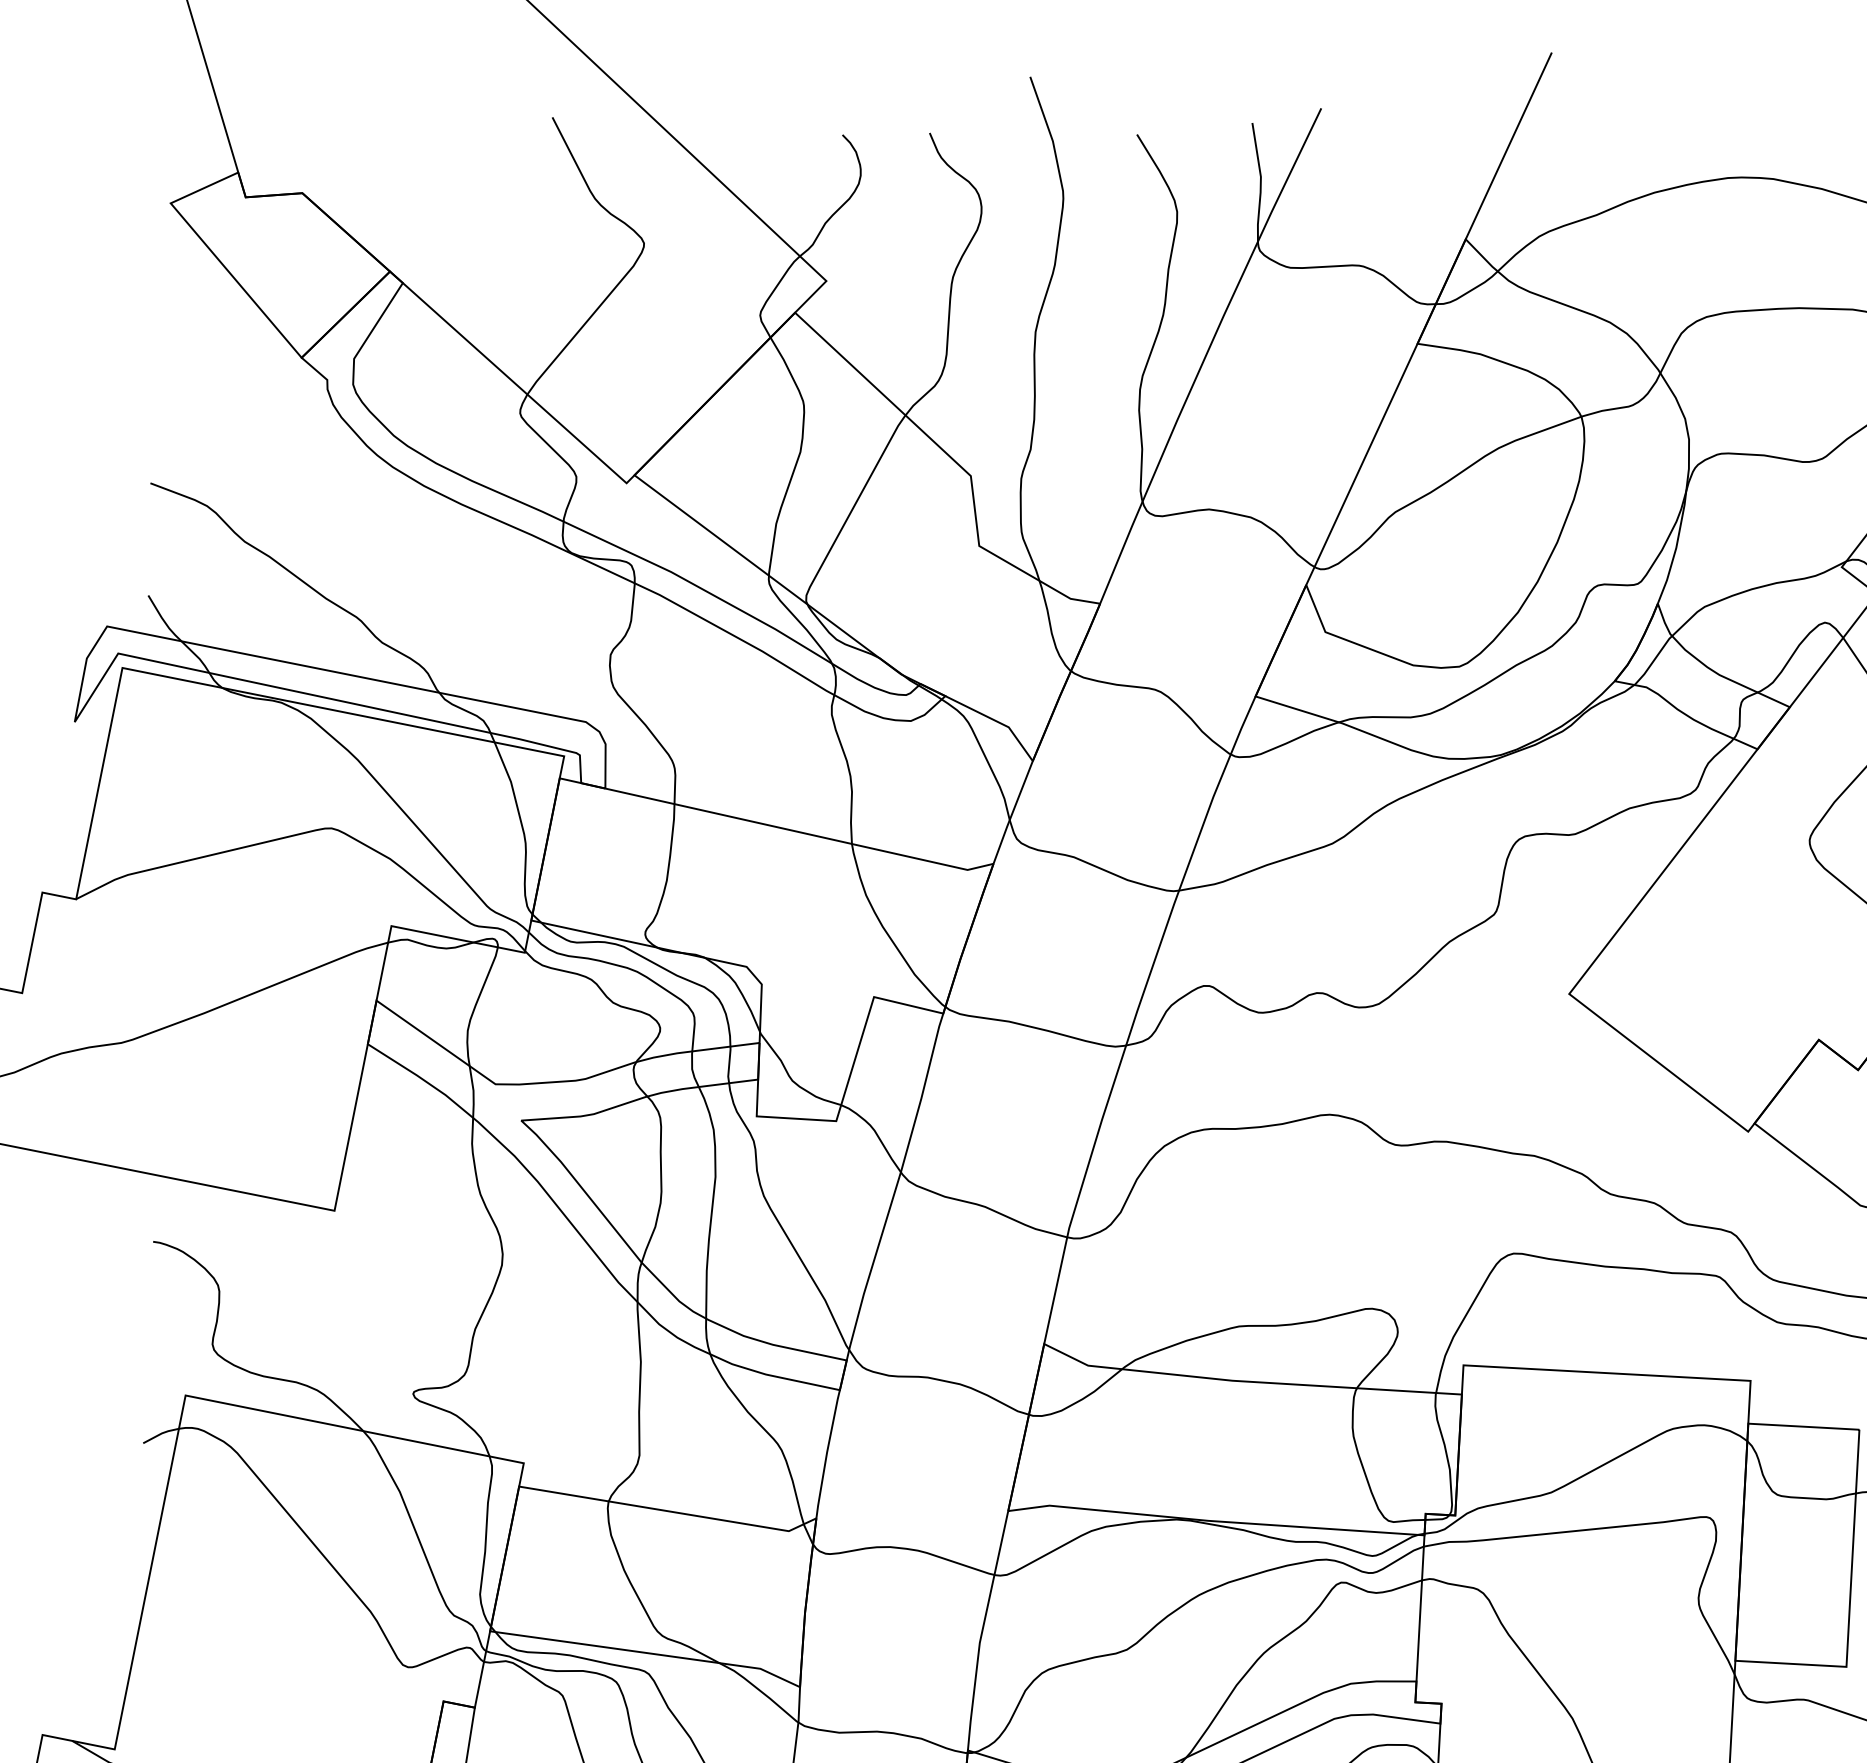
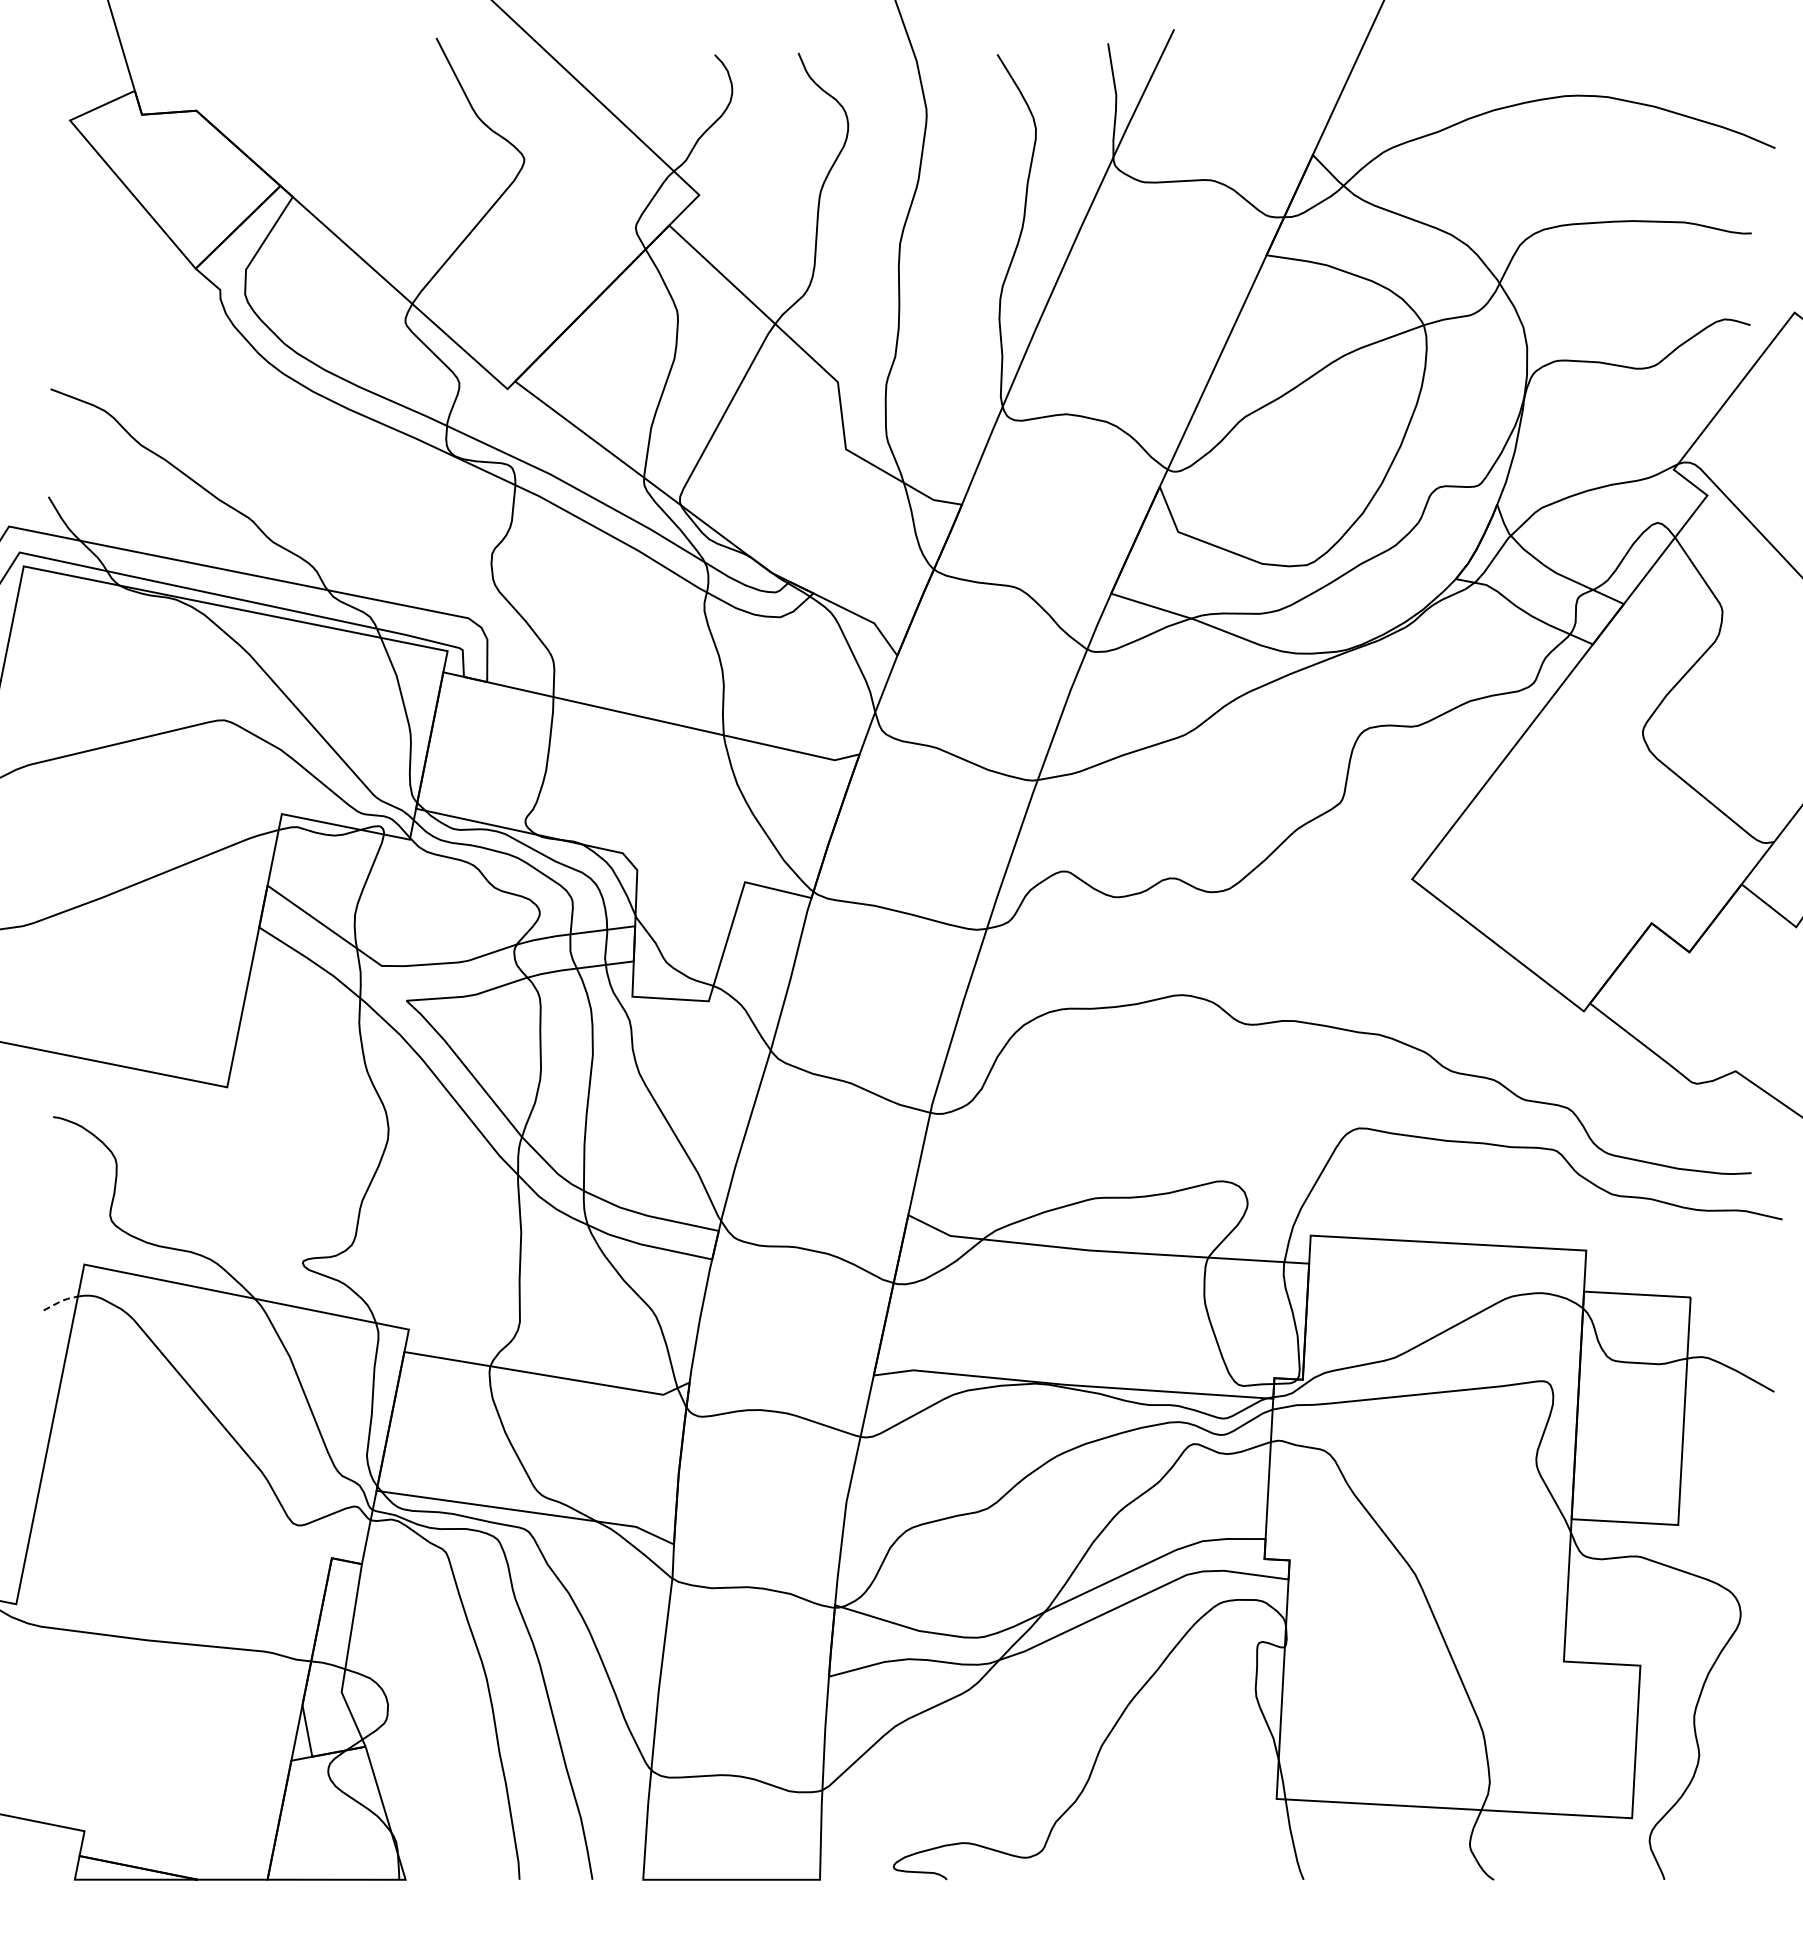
line: (161, 1432) -> (61, 1300), solid -> dashed

